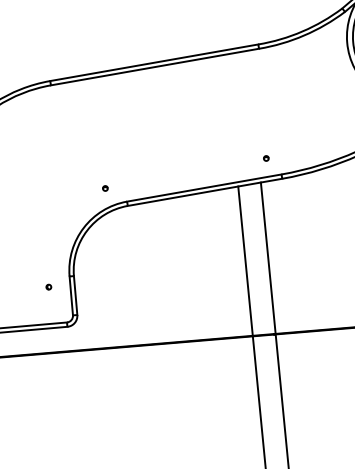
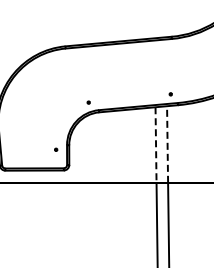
line: (268, 258) -> (167, 144), solid -> dashed
line: (246, 261) -> (156, 145), solid -> dashed

